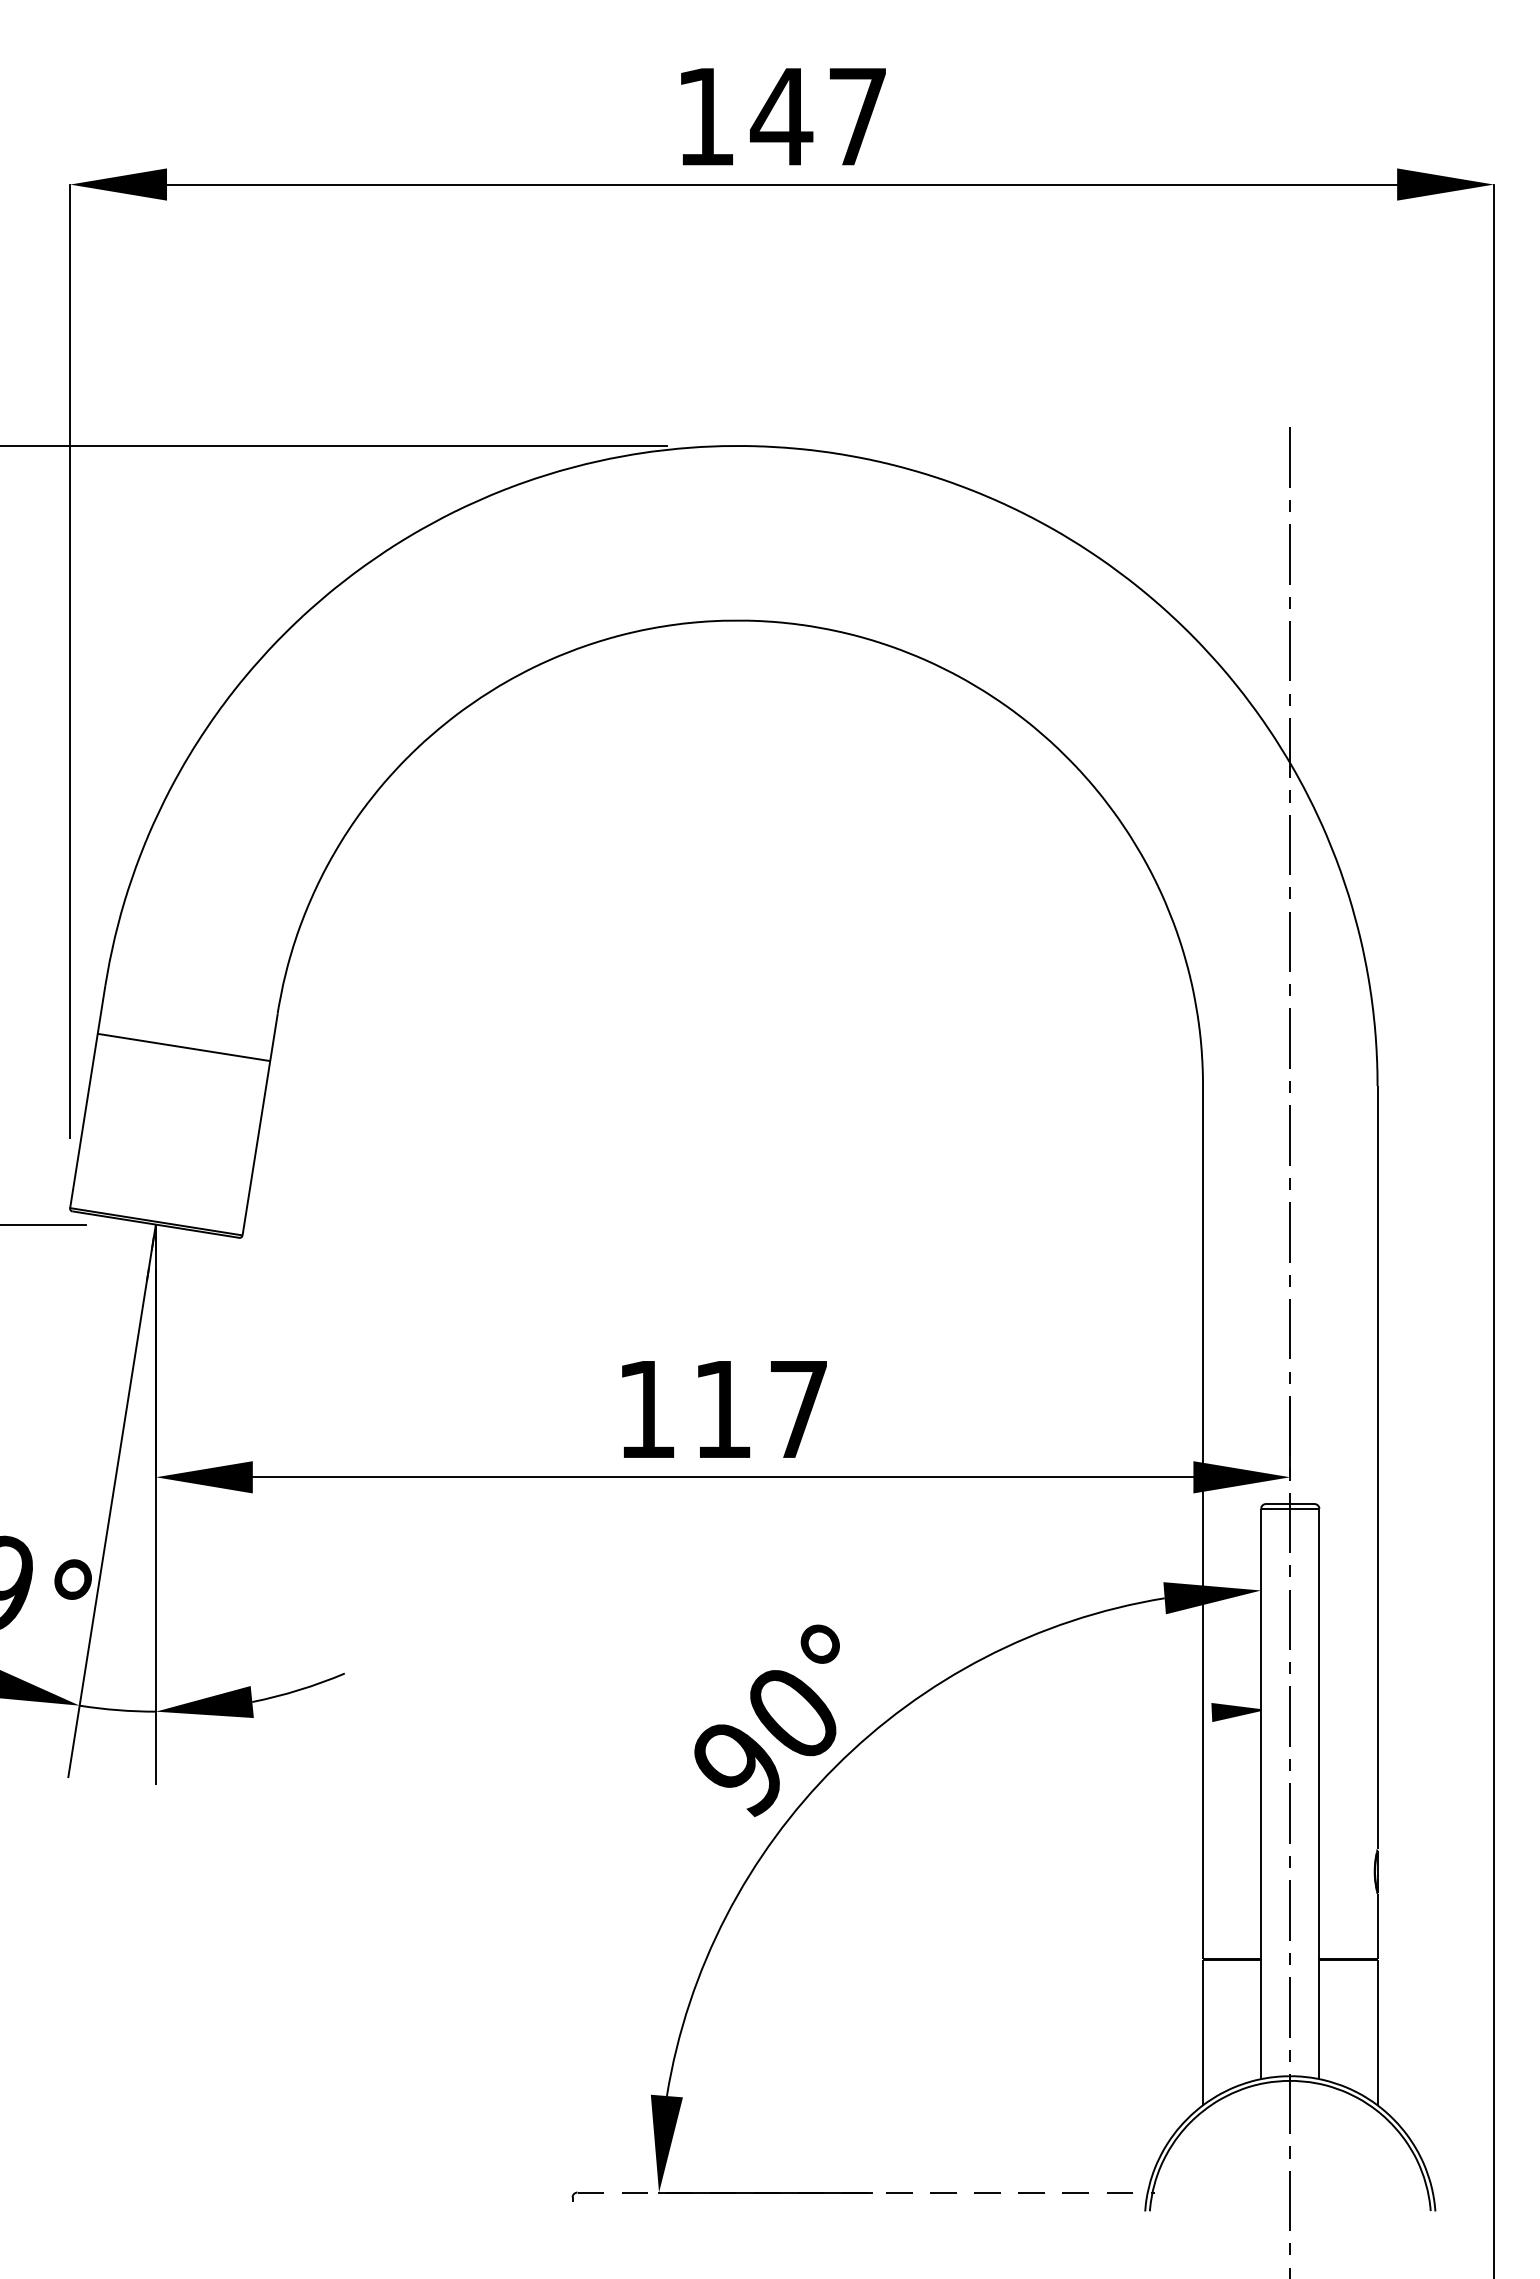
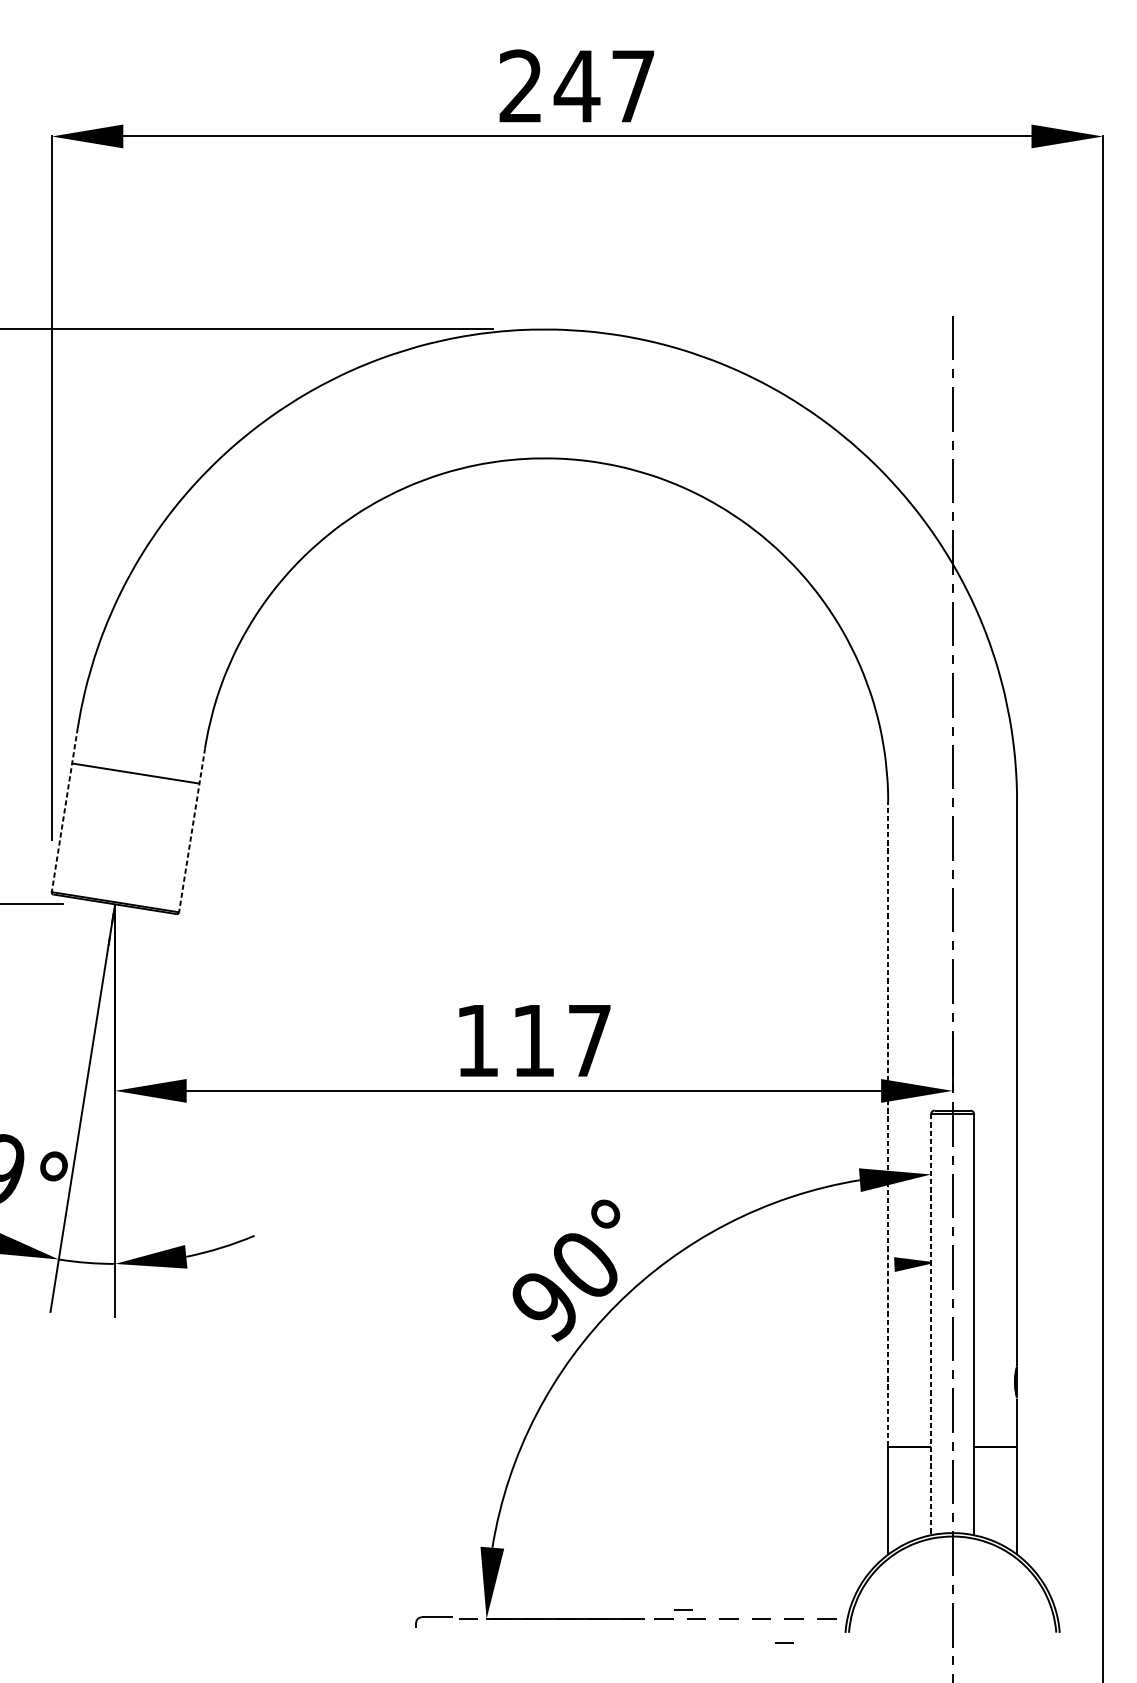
text: (704, 115) -> (520, 85), 147 -> 247
line: (87, 1097) -> (64, 810), solid -> dashed
line: (260, 1124) -> (192, 830), solid -> dashed
line: (1203, 1522) -> (888, 1124), solid -> dashed
line: (1261, 1794) -> (931, 1325), solid -> dashed
line: (925, 2180) -> (683, 1610), added
part: (587, 2196) -> (433, 1621), size x1.6
line: (1062, 2224) -> (784, 1642), added

